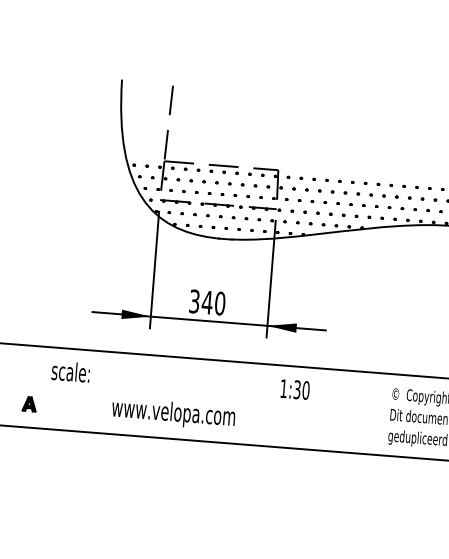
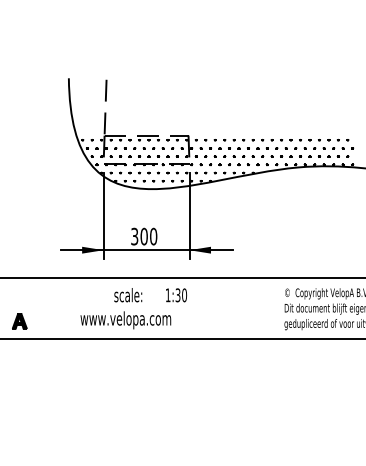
text: (207, 302) -> (144, 236), 340 -> 300
text: (71, 372) -> (128, 295), moved
text: (295, 389) -> (176, 295), moved
part: (29, 404) -> (19, 321), size x1.43

